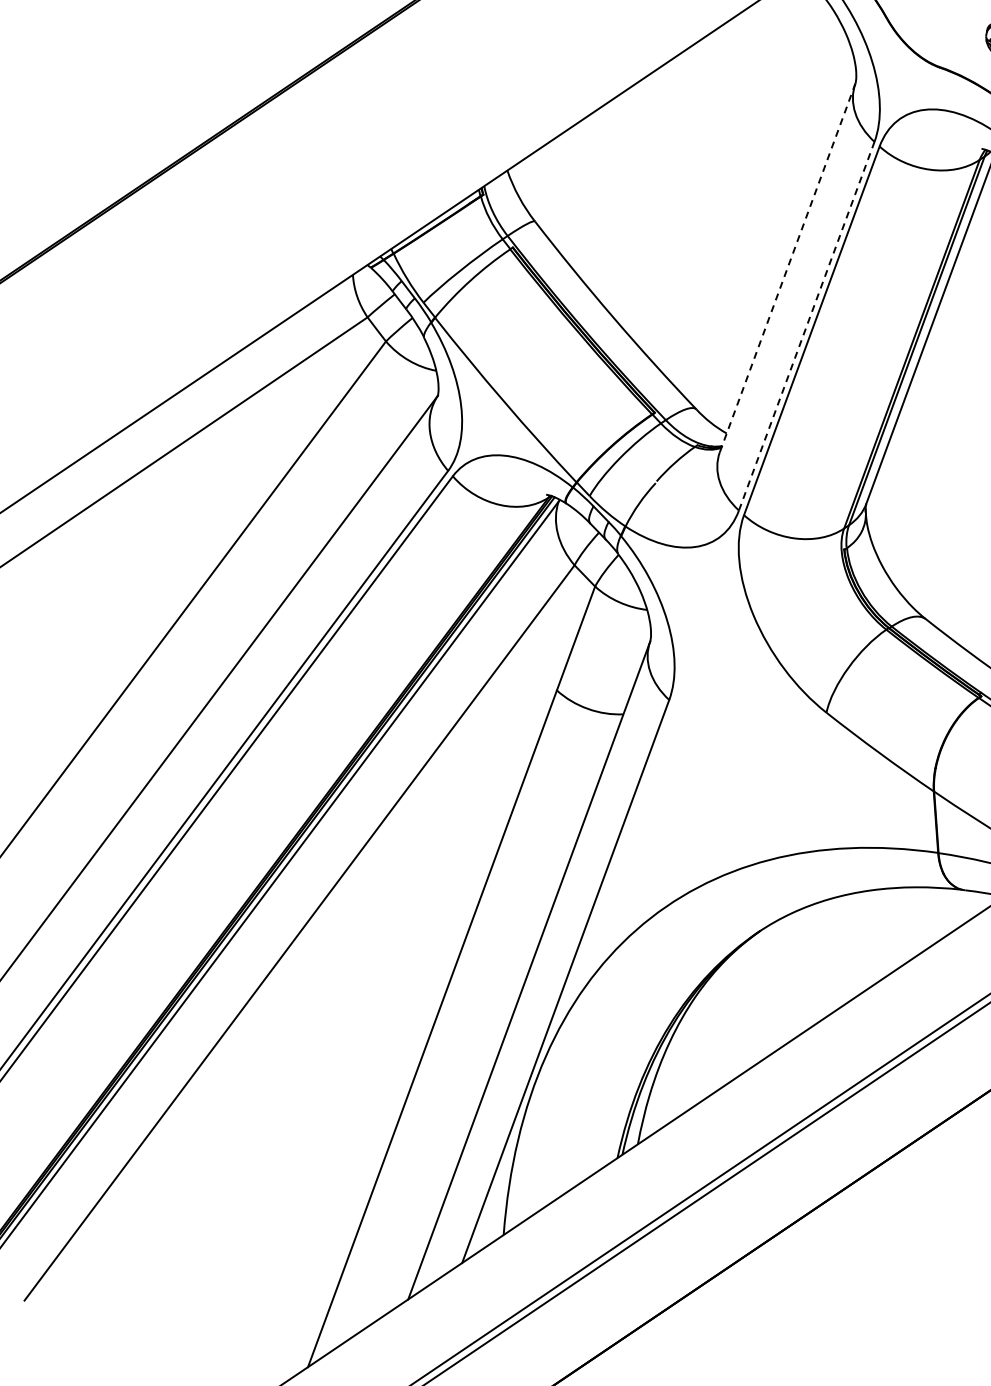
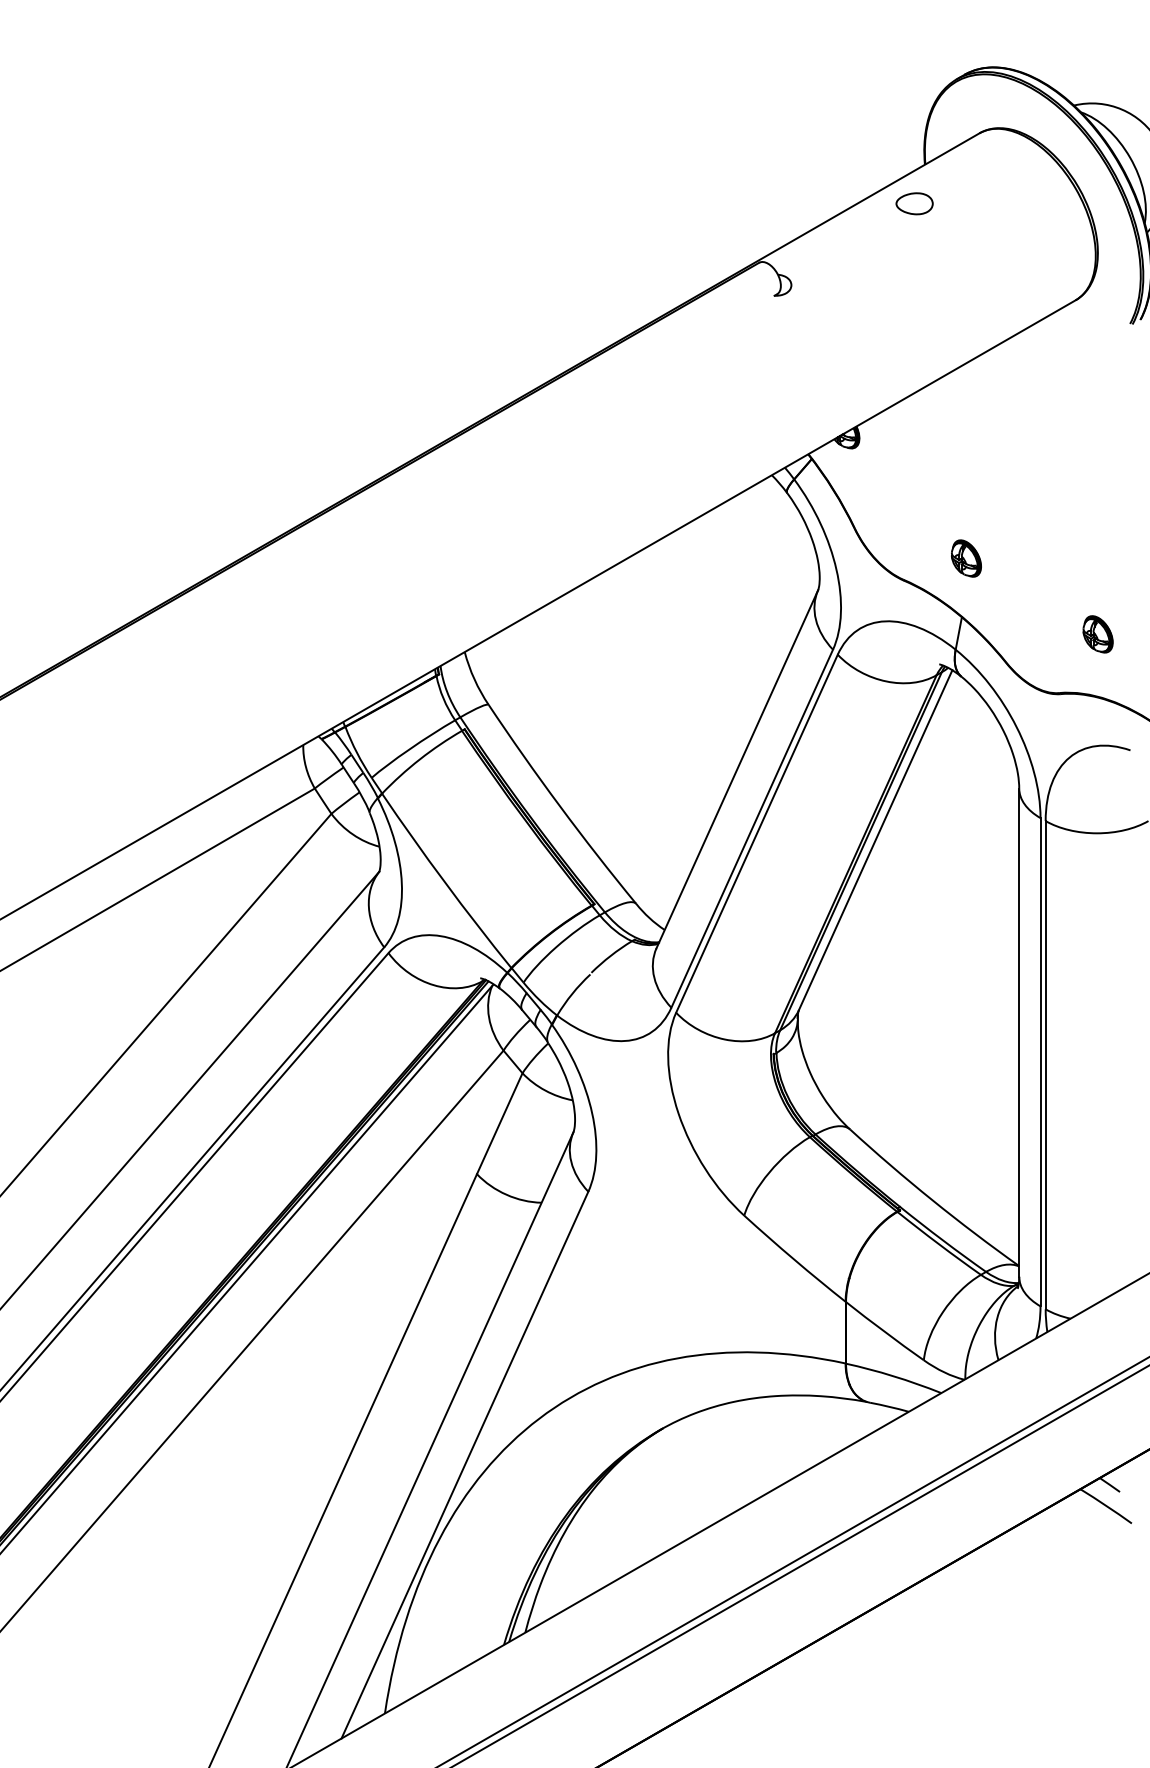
line: (787, 267) -> (737, 768), dashed -> solid
line: (807, 325) -> (752, 828), dashed -> solid

